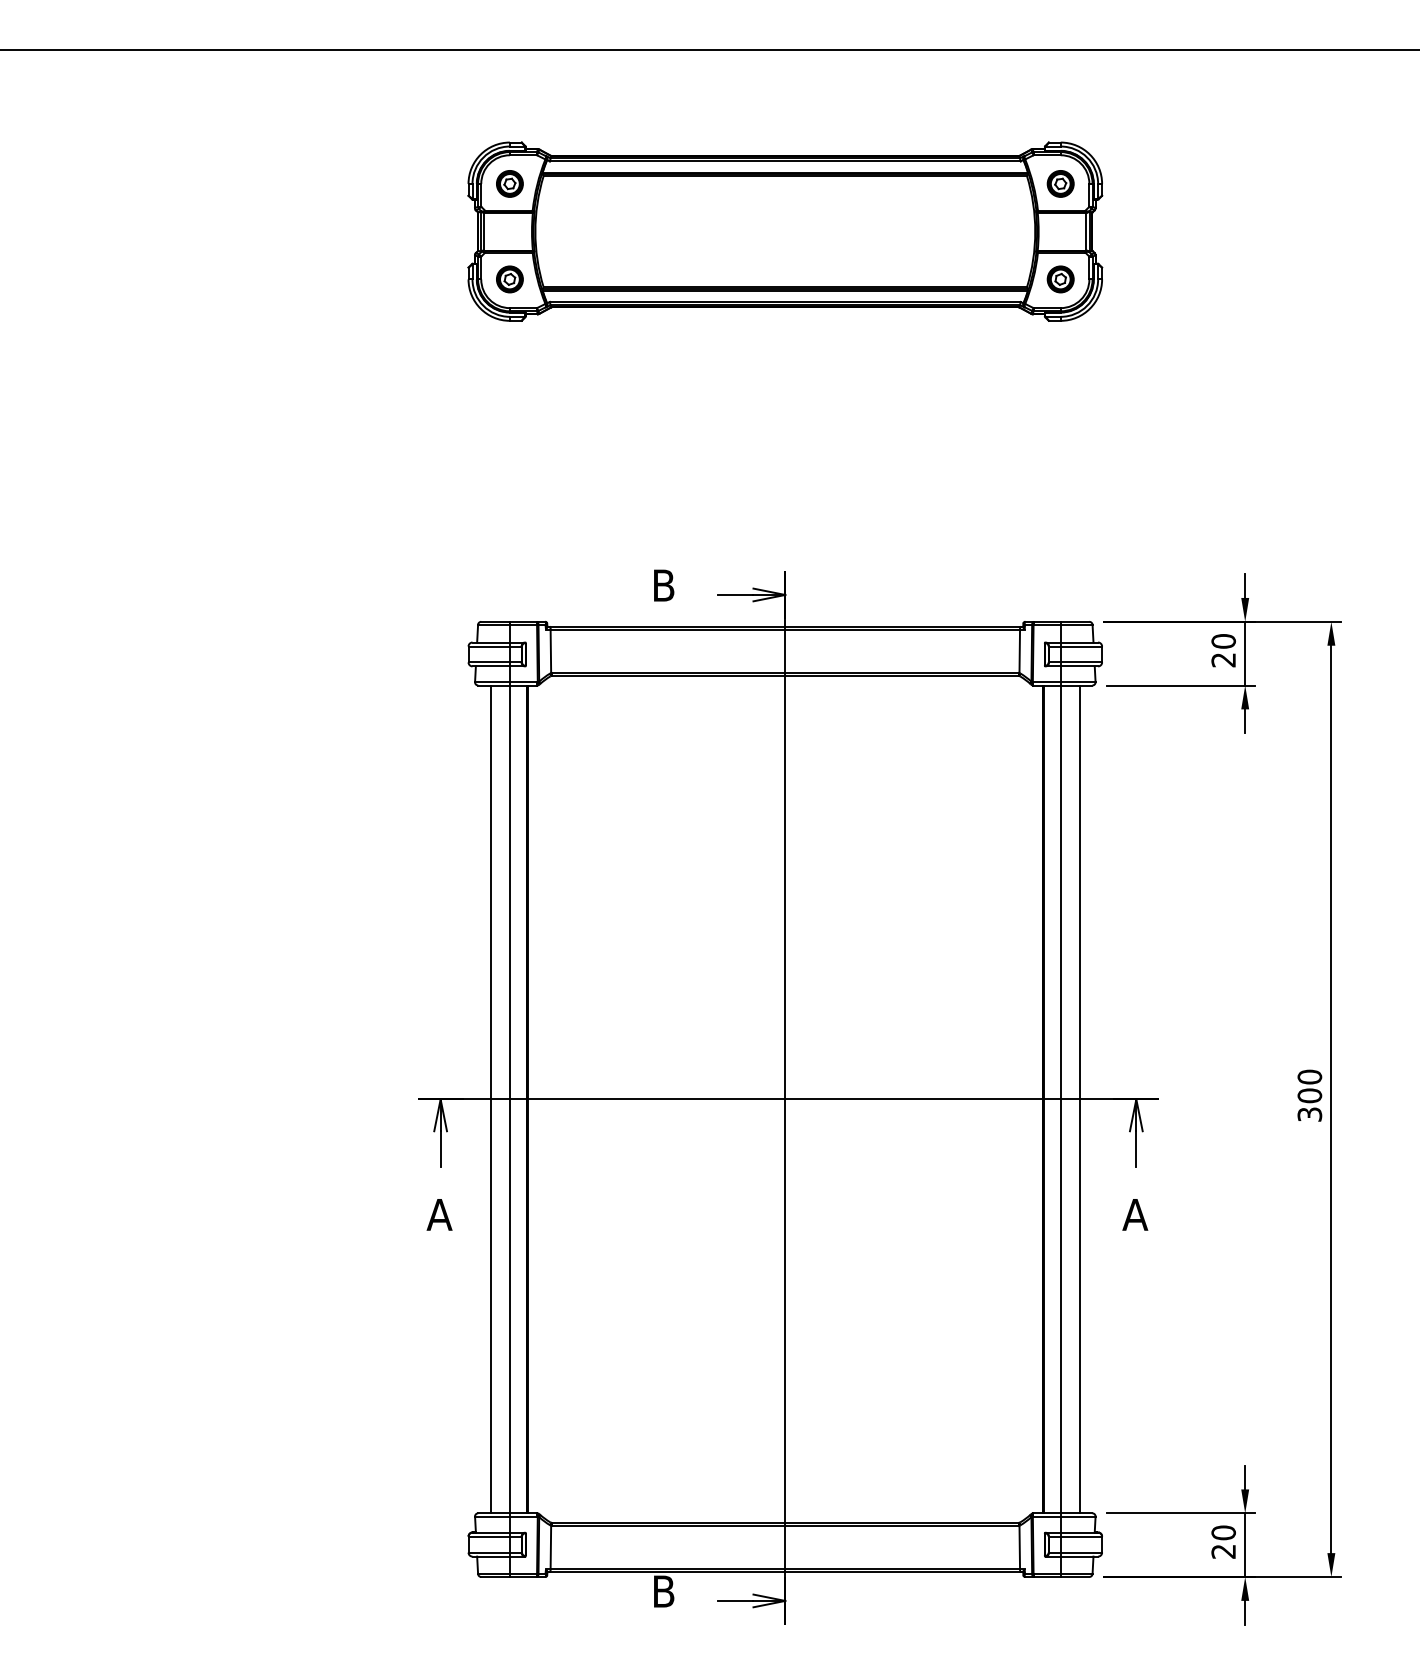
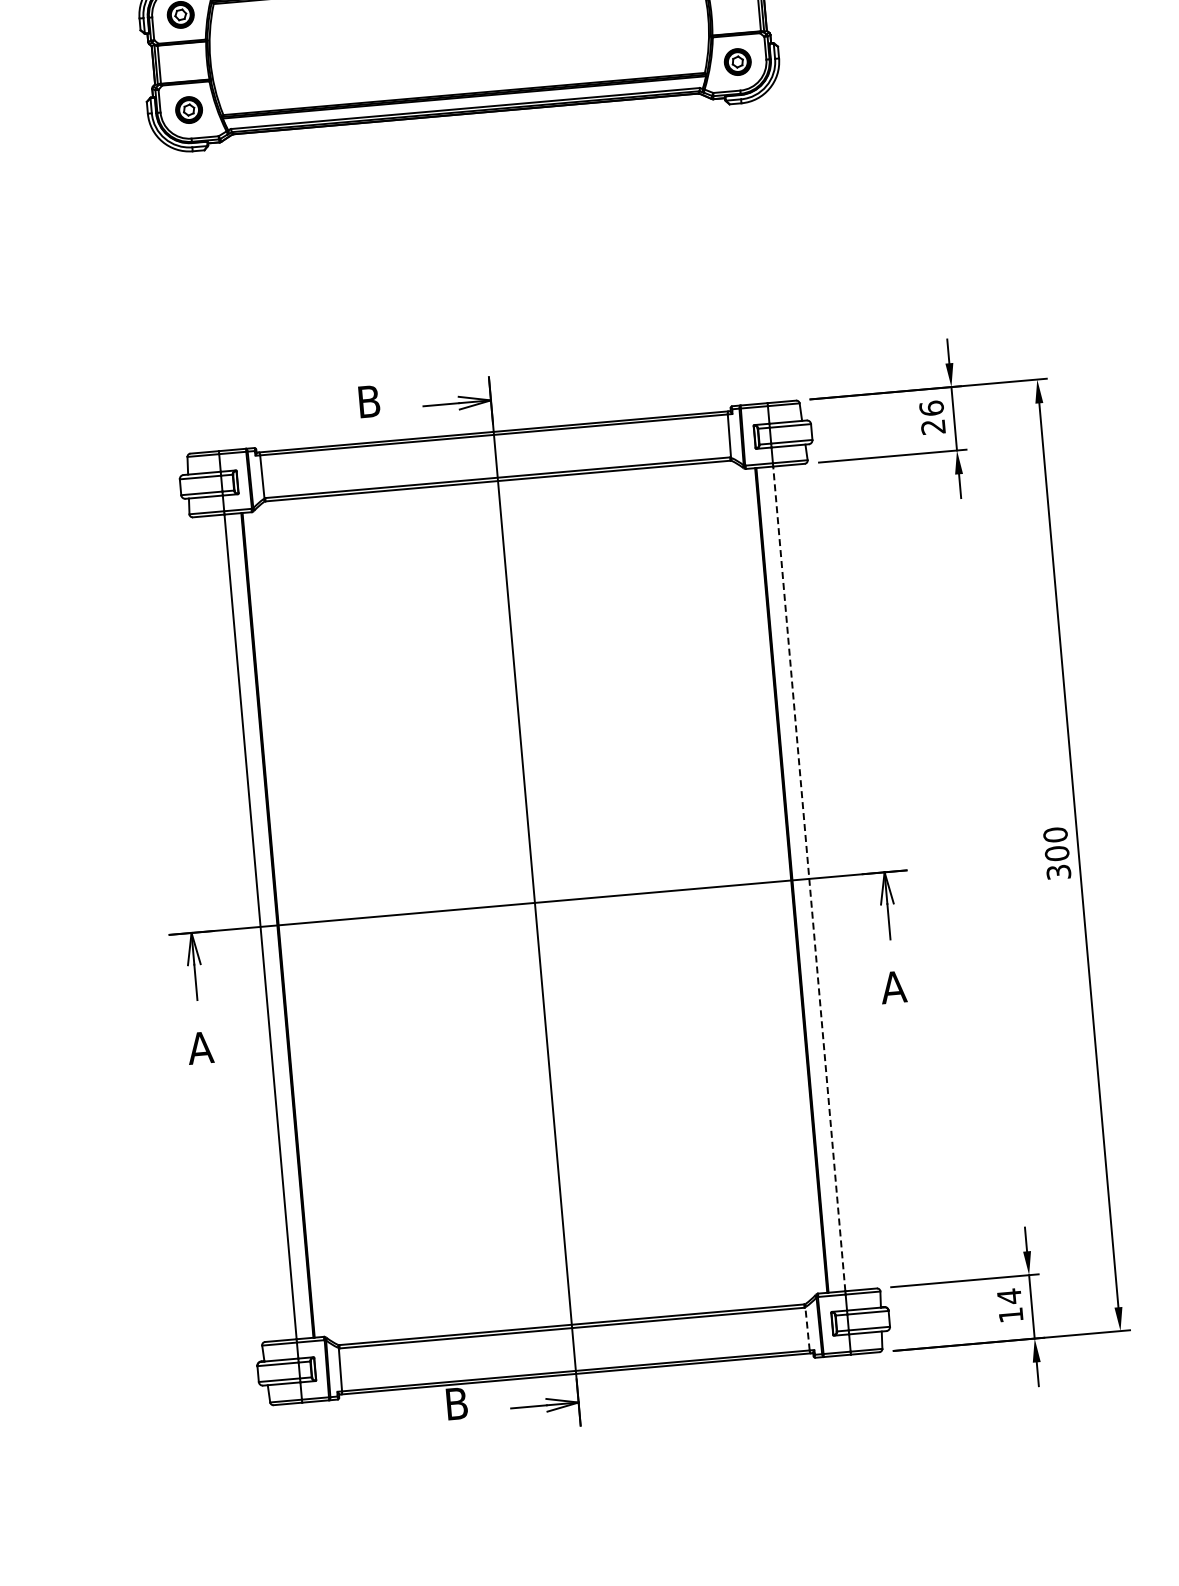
text: (1223, 641) -> (931, 408), 20 -> 26
line: (490, 1099) -> (241, 928), removed
line: (1060, 1099) -> (809, 879), solid -> dashed
line: (1079, 1099) -> (828, 877), removed
text: (1223, 1541) -> (1009, 1305), 20 -> 14
line: (1019, 1547) -> (807, 1328), solid -> dashed

